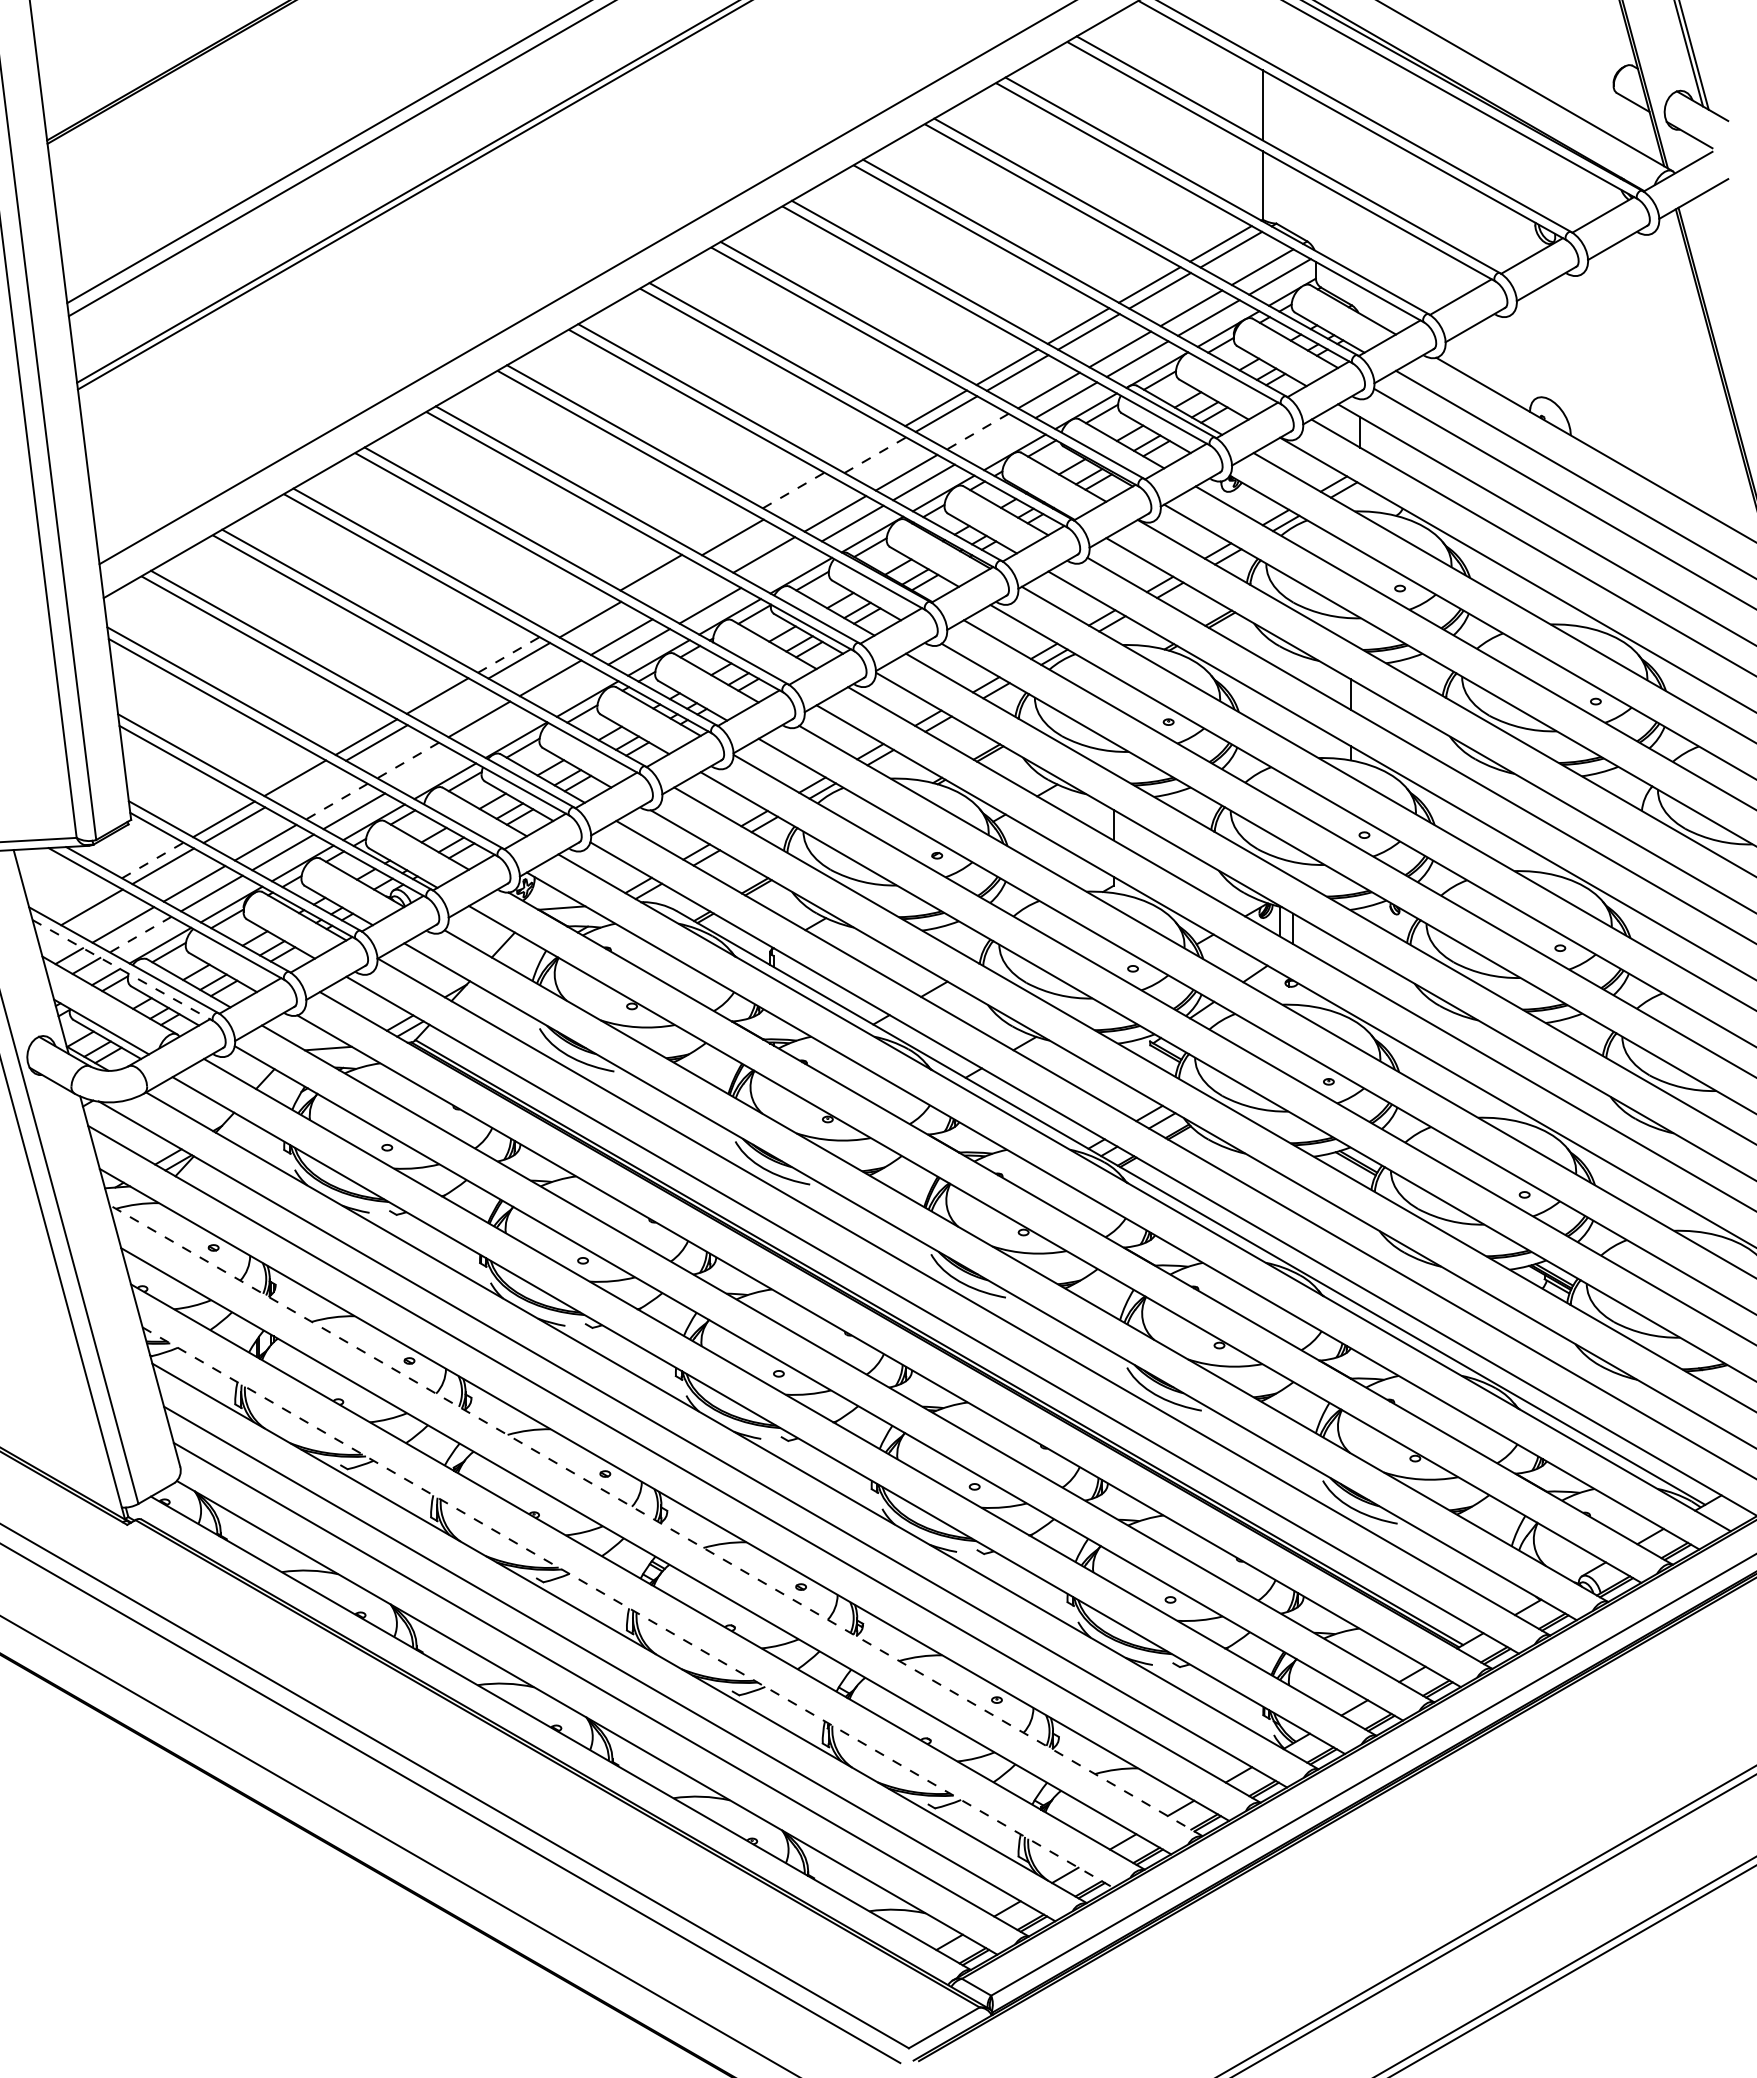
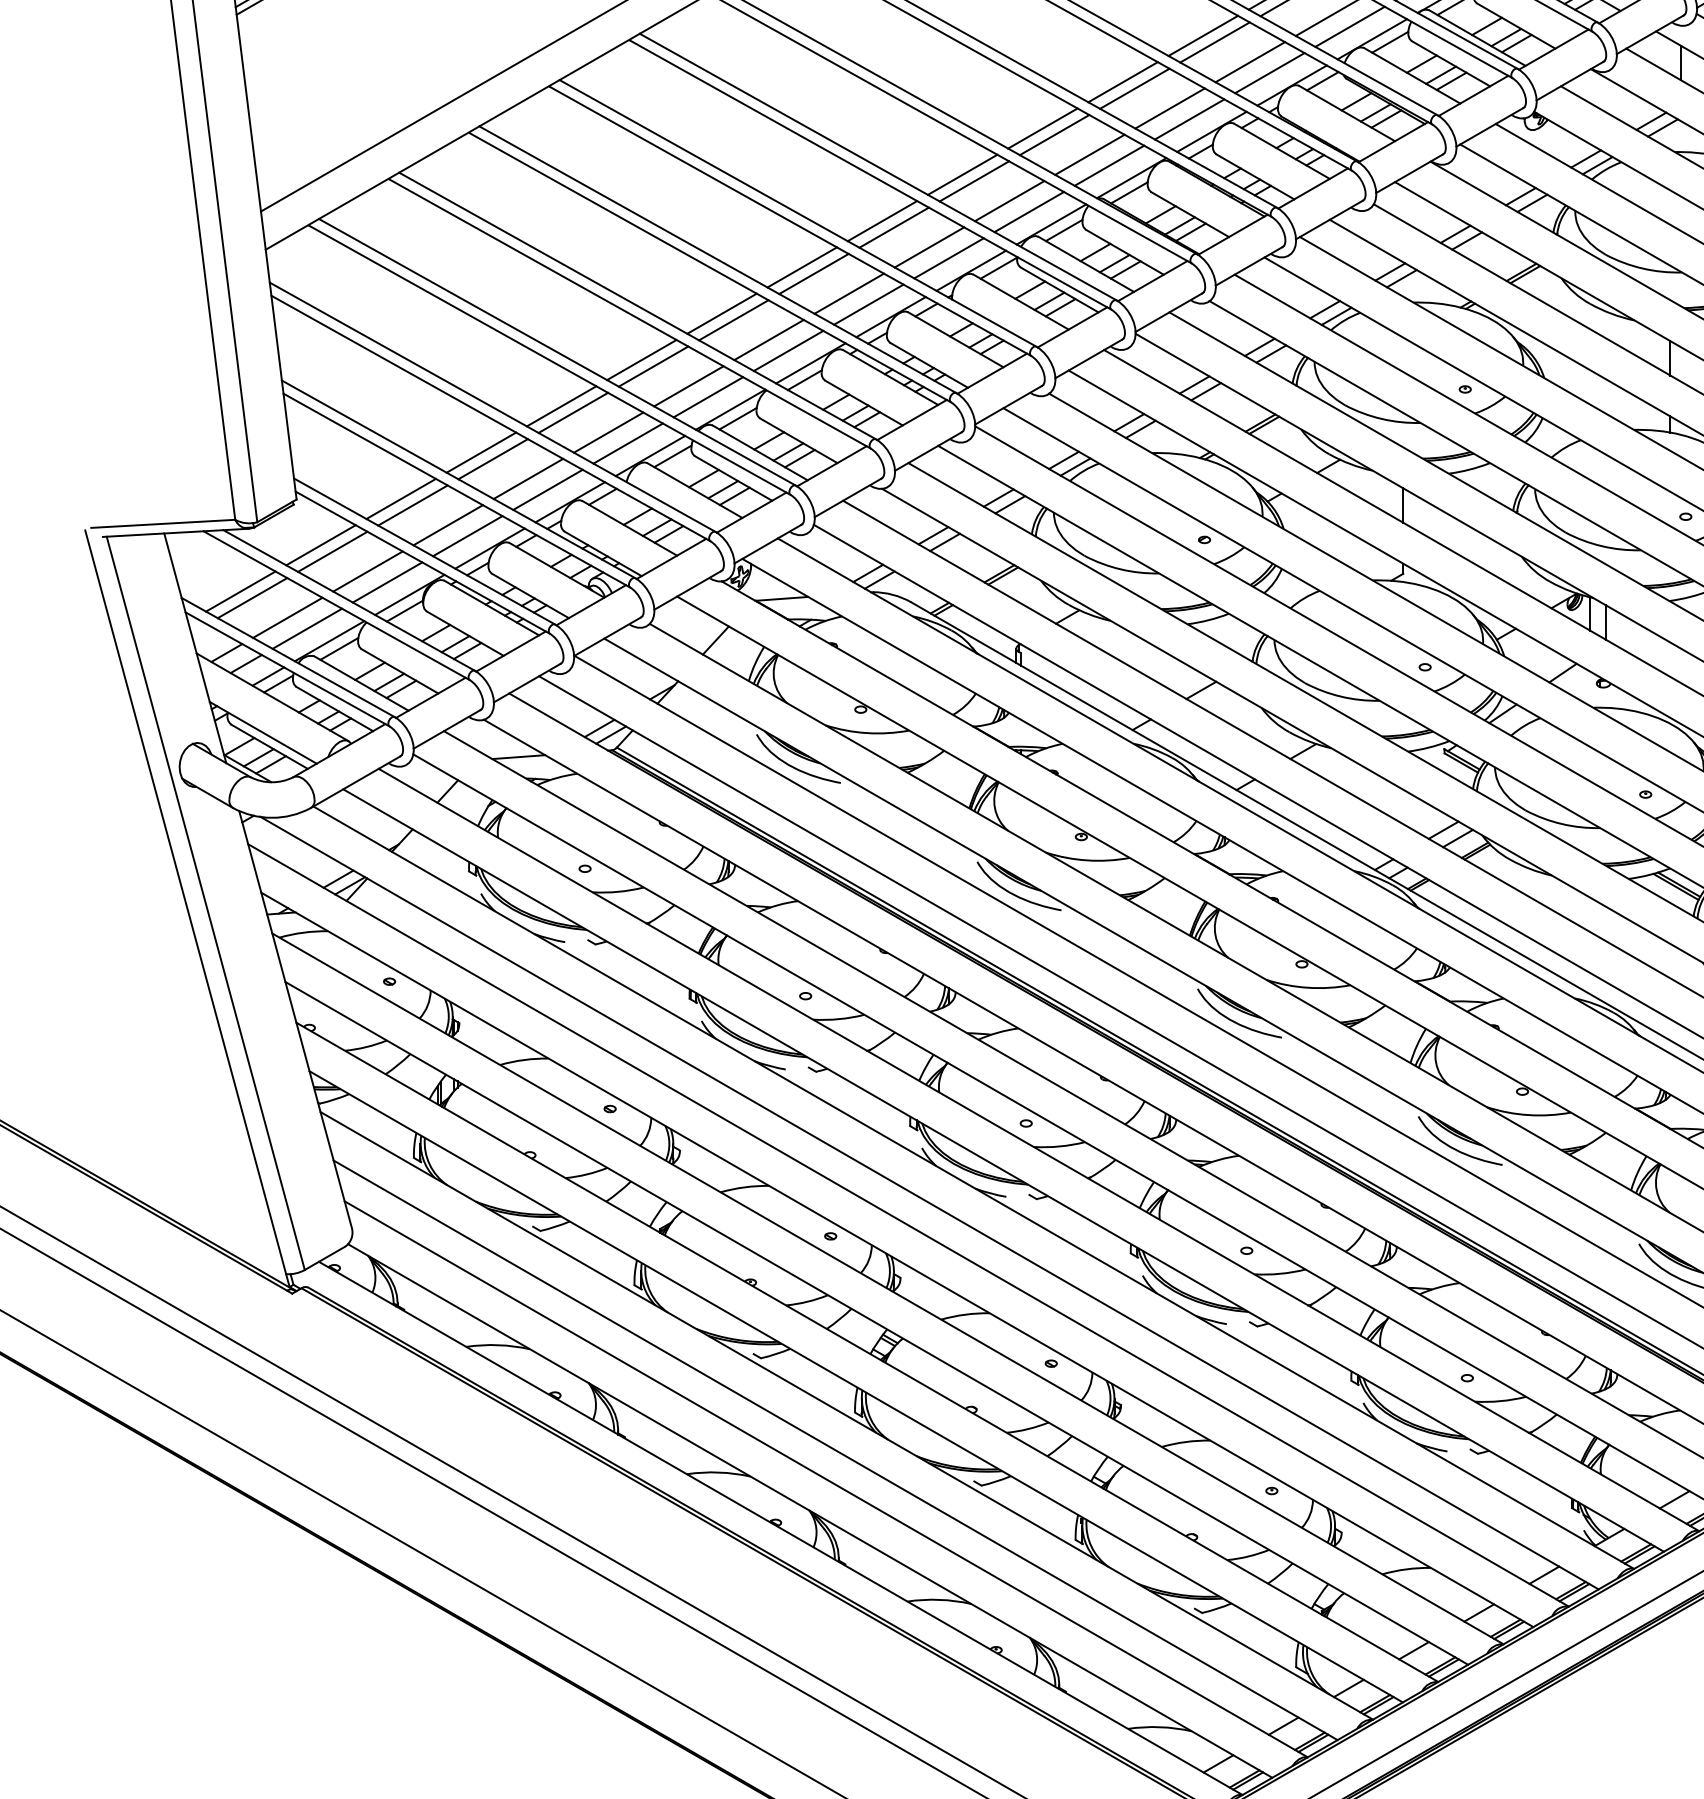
line: (977, 431) -> (1249, 62), dashed -> solid
line: (995, 441) -> (1270, 73), added
line: (864, 449) -> (1122, 82), added
line: (875, 455) -> (1135, 89), dashed -> solid
line: (793, 490) -> (1042, 128), dashed -> solid
line: (803, 496) -> (1053, 135), added
line: (722, 531) -> (962, 174), added
line: (781, 564) -> (1029, 211), added
line: (661, 578) -> (893, 227), added
line: (692, 595) -> (928, 246), added
line: (579, 613) -> (801, 267), added
line: (508, 654) -> (721, 313), dashed -> solid
line: (567, 687) -> (788, 350), added
line: (447, 701) -> (652, 366), added
line: (496, 728) -> (708, 396), added
line: (408, 760) -> (609, 432), dashed -> solid
line: (425, 770) -> (628, 443), added
line: (305, 783) -> (492, 458), added
line: (336, 801) -> (527, 478), dashed -> solid
line: (152, 860) -> (320, 545), dashed -> solid
line: (81, 901) -> (240, 591), added
line: (140, 934) -> (307, 628), dashed -> solid
line: (123, 970) -> (287, 669), dashed -> solid
line: (655, 1520) -> (887, 1288), dashed -> solid
line: (628, 1607) -> (856, 1386), dashed -> solid

